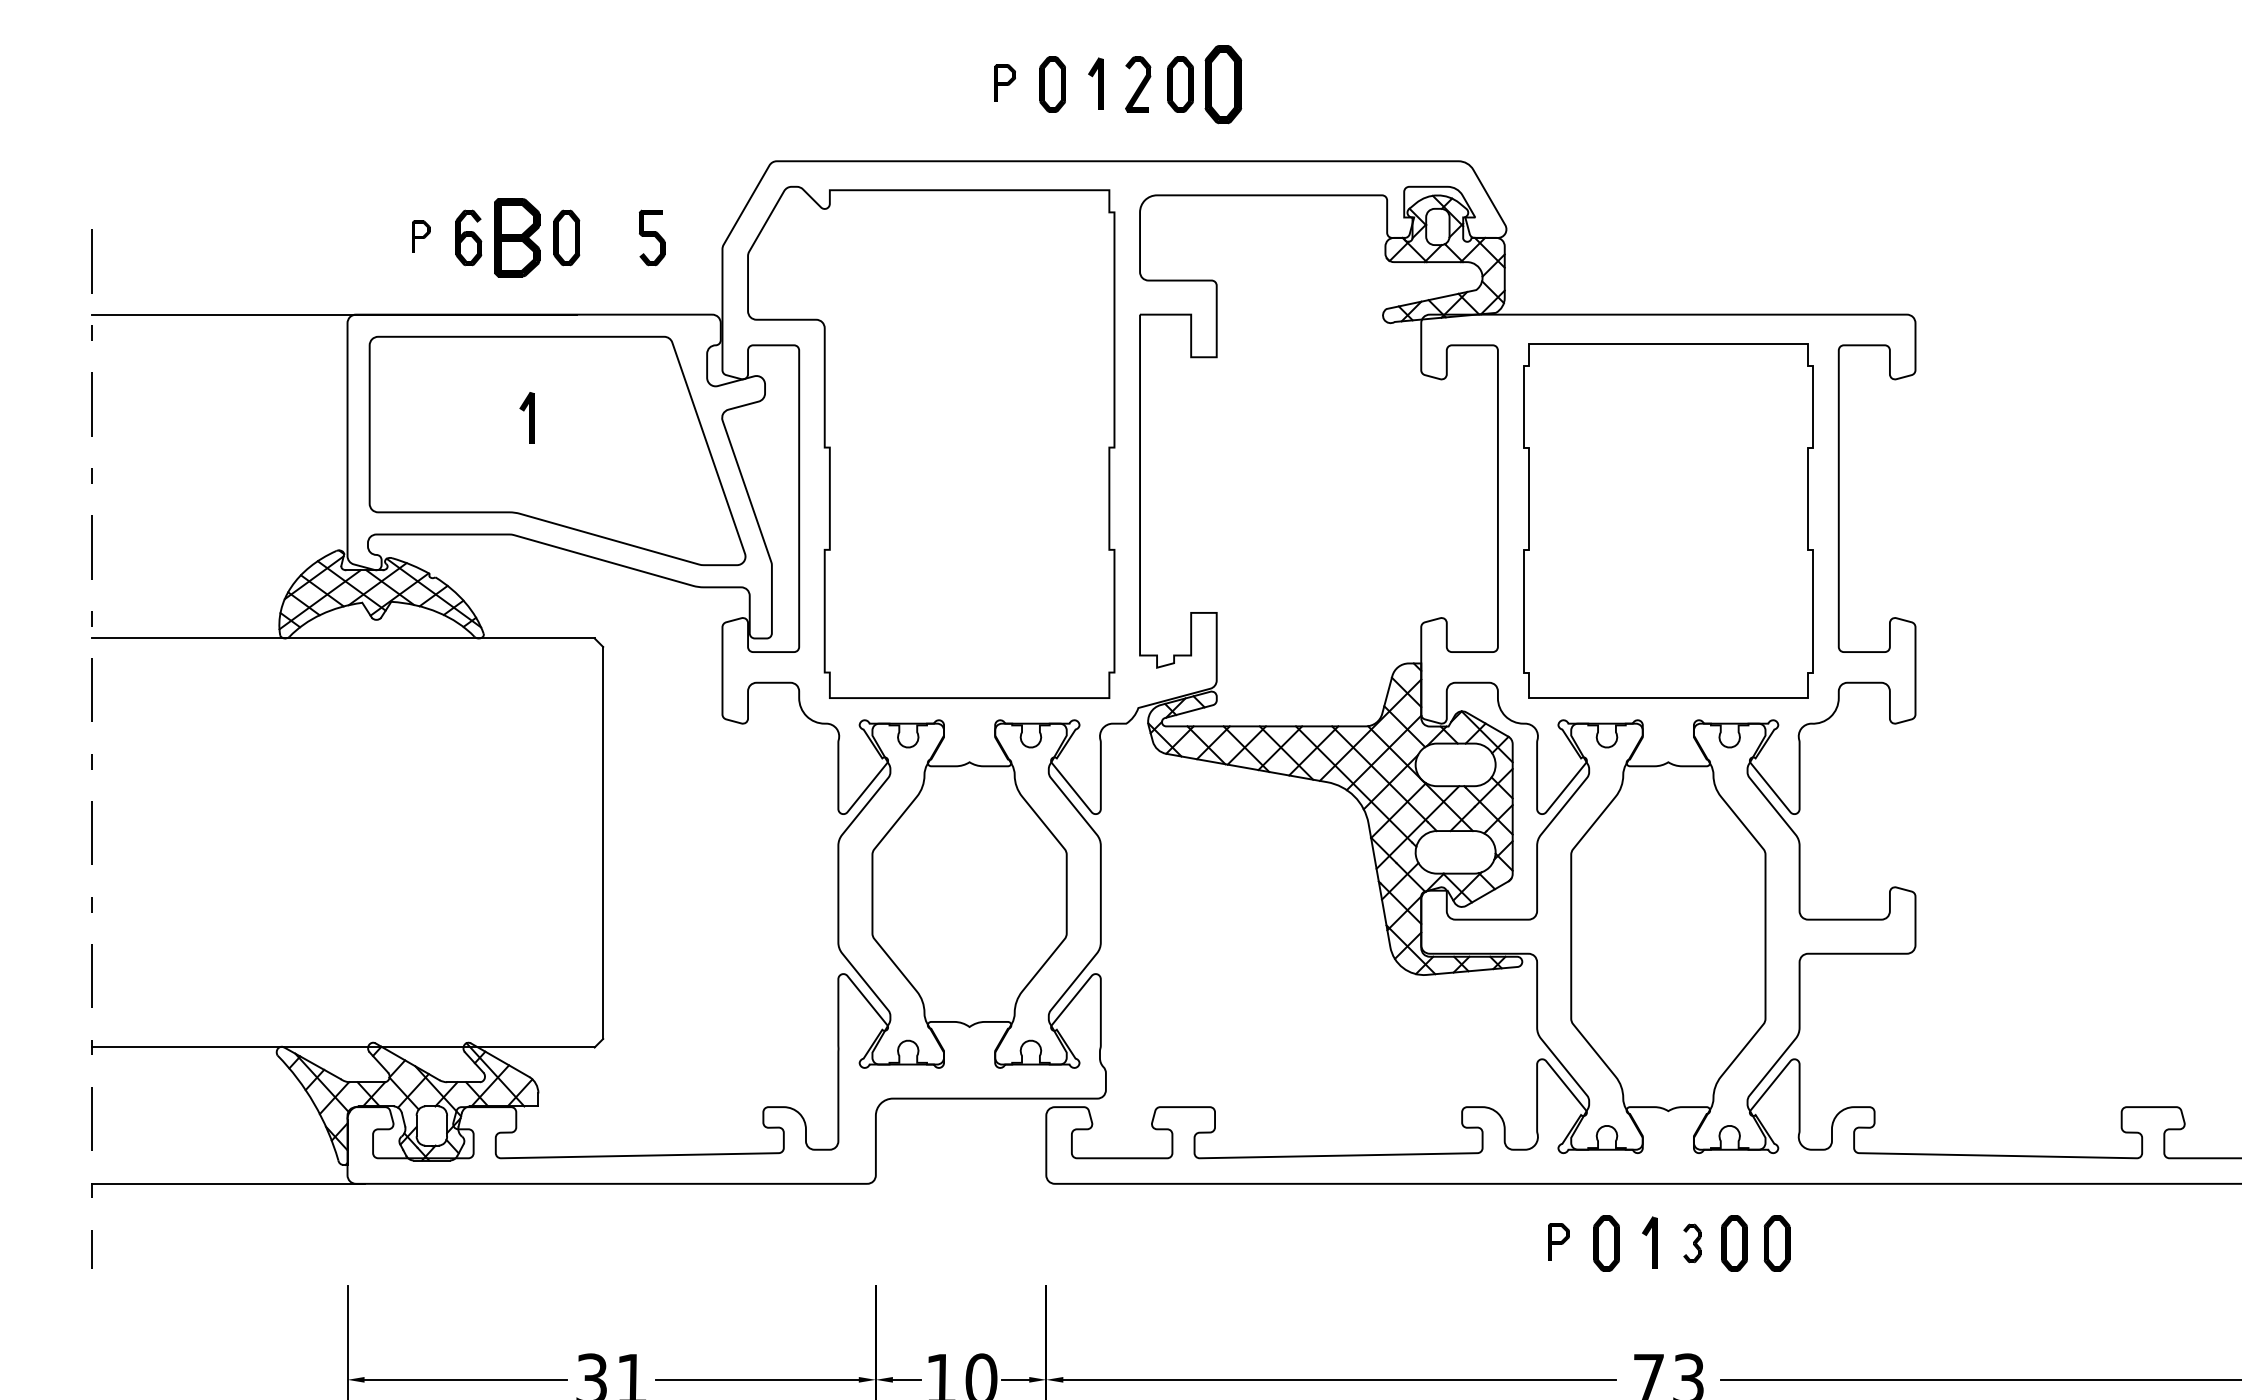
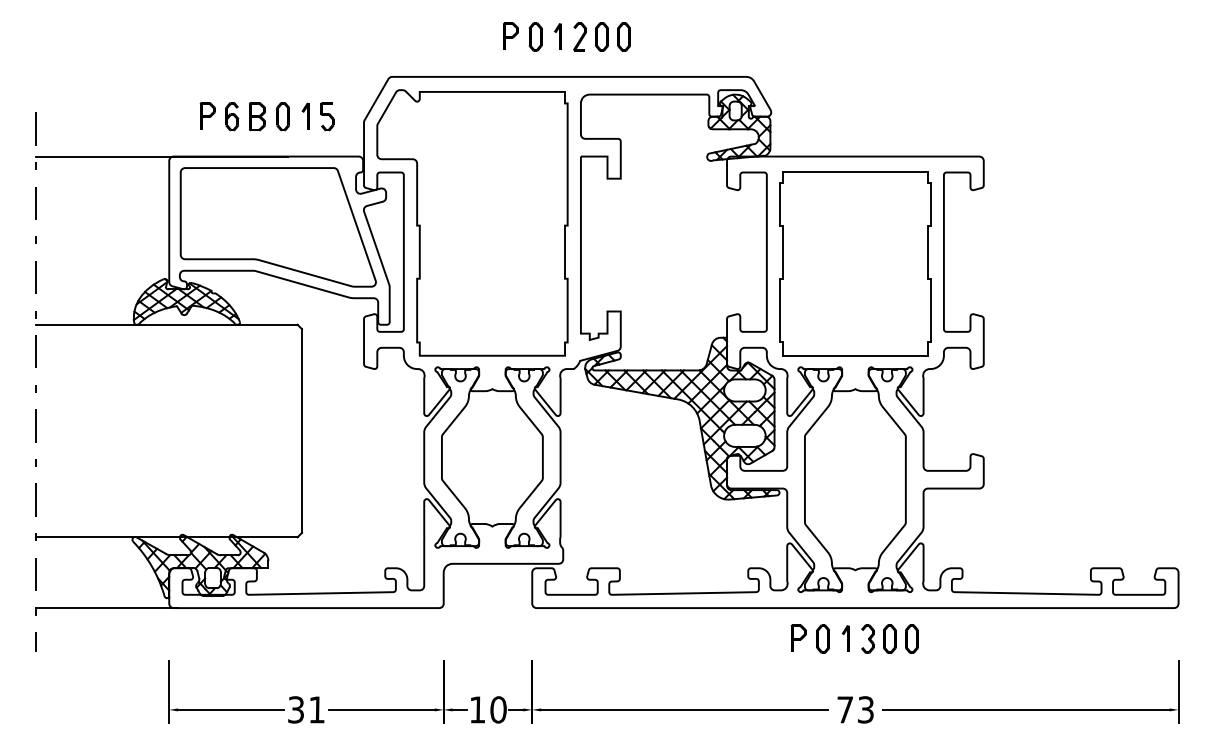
part: (1004, 81) -> (510, 35), size x1.43
part: (1221, 83) -> (623, 36), size x0.71
part: (421, 235) -> (207, 115), size x1.67
part: (517, 237) -> (257, 116), size x0.71
part: (527, 416) -> (305, 115), moved
part: (1558, 1240) -> (798, 637), size x1.43
part: (1691, 1242) -> (867, 638), size x1.43

